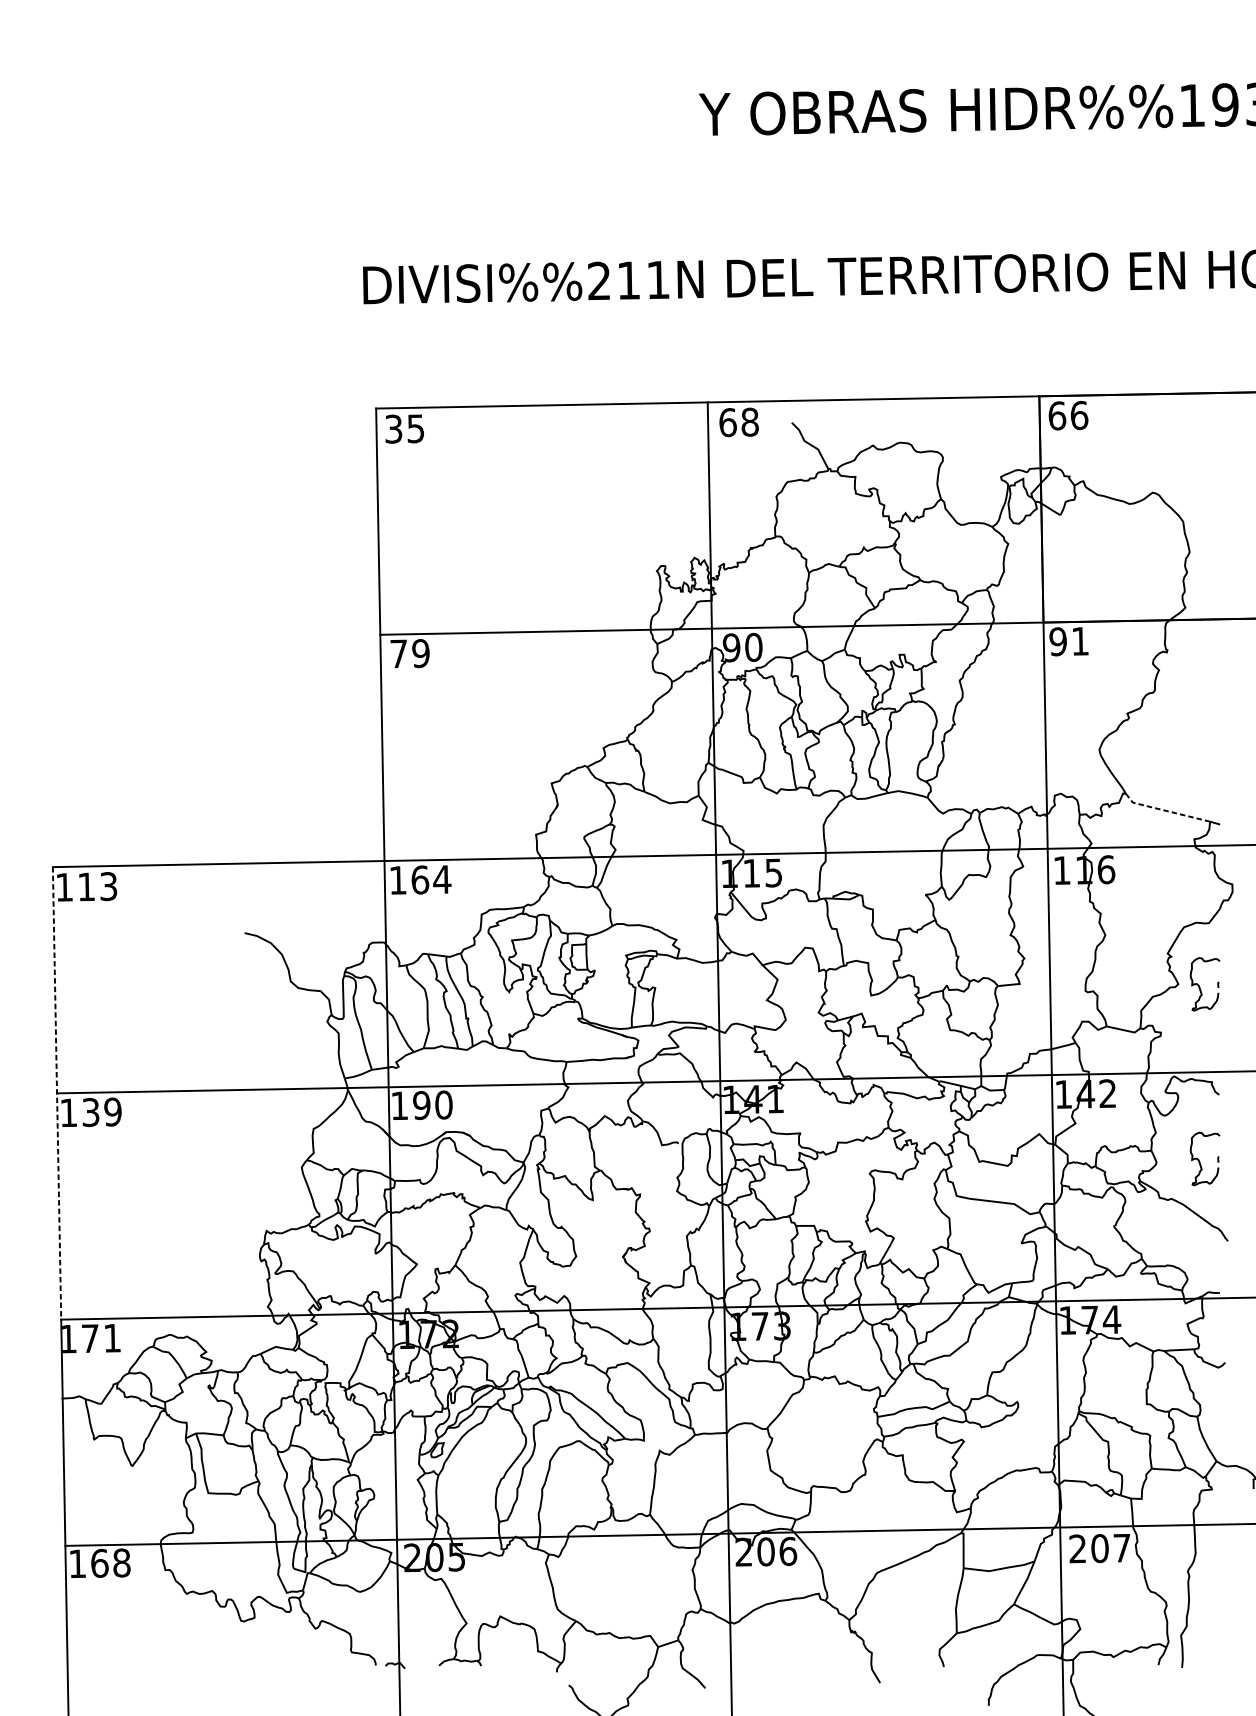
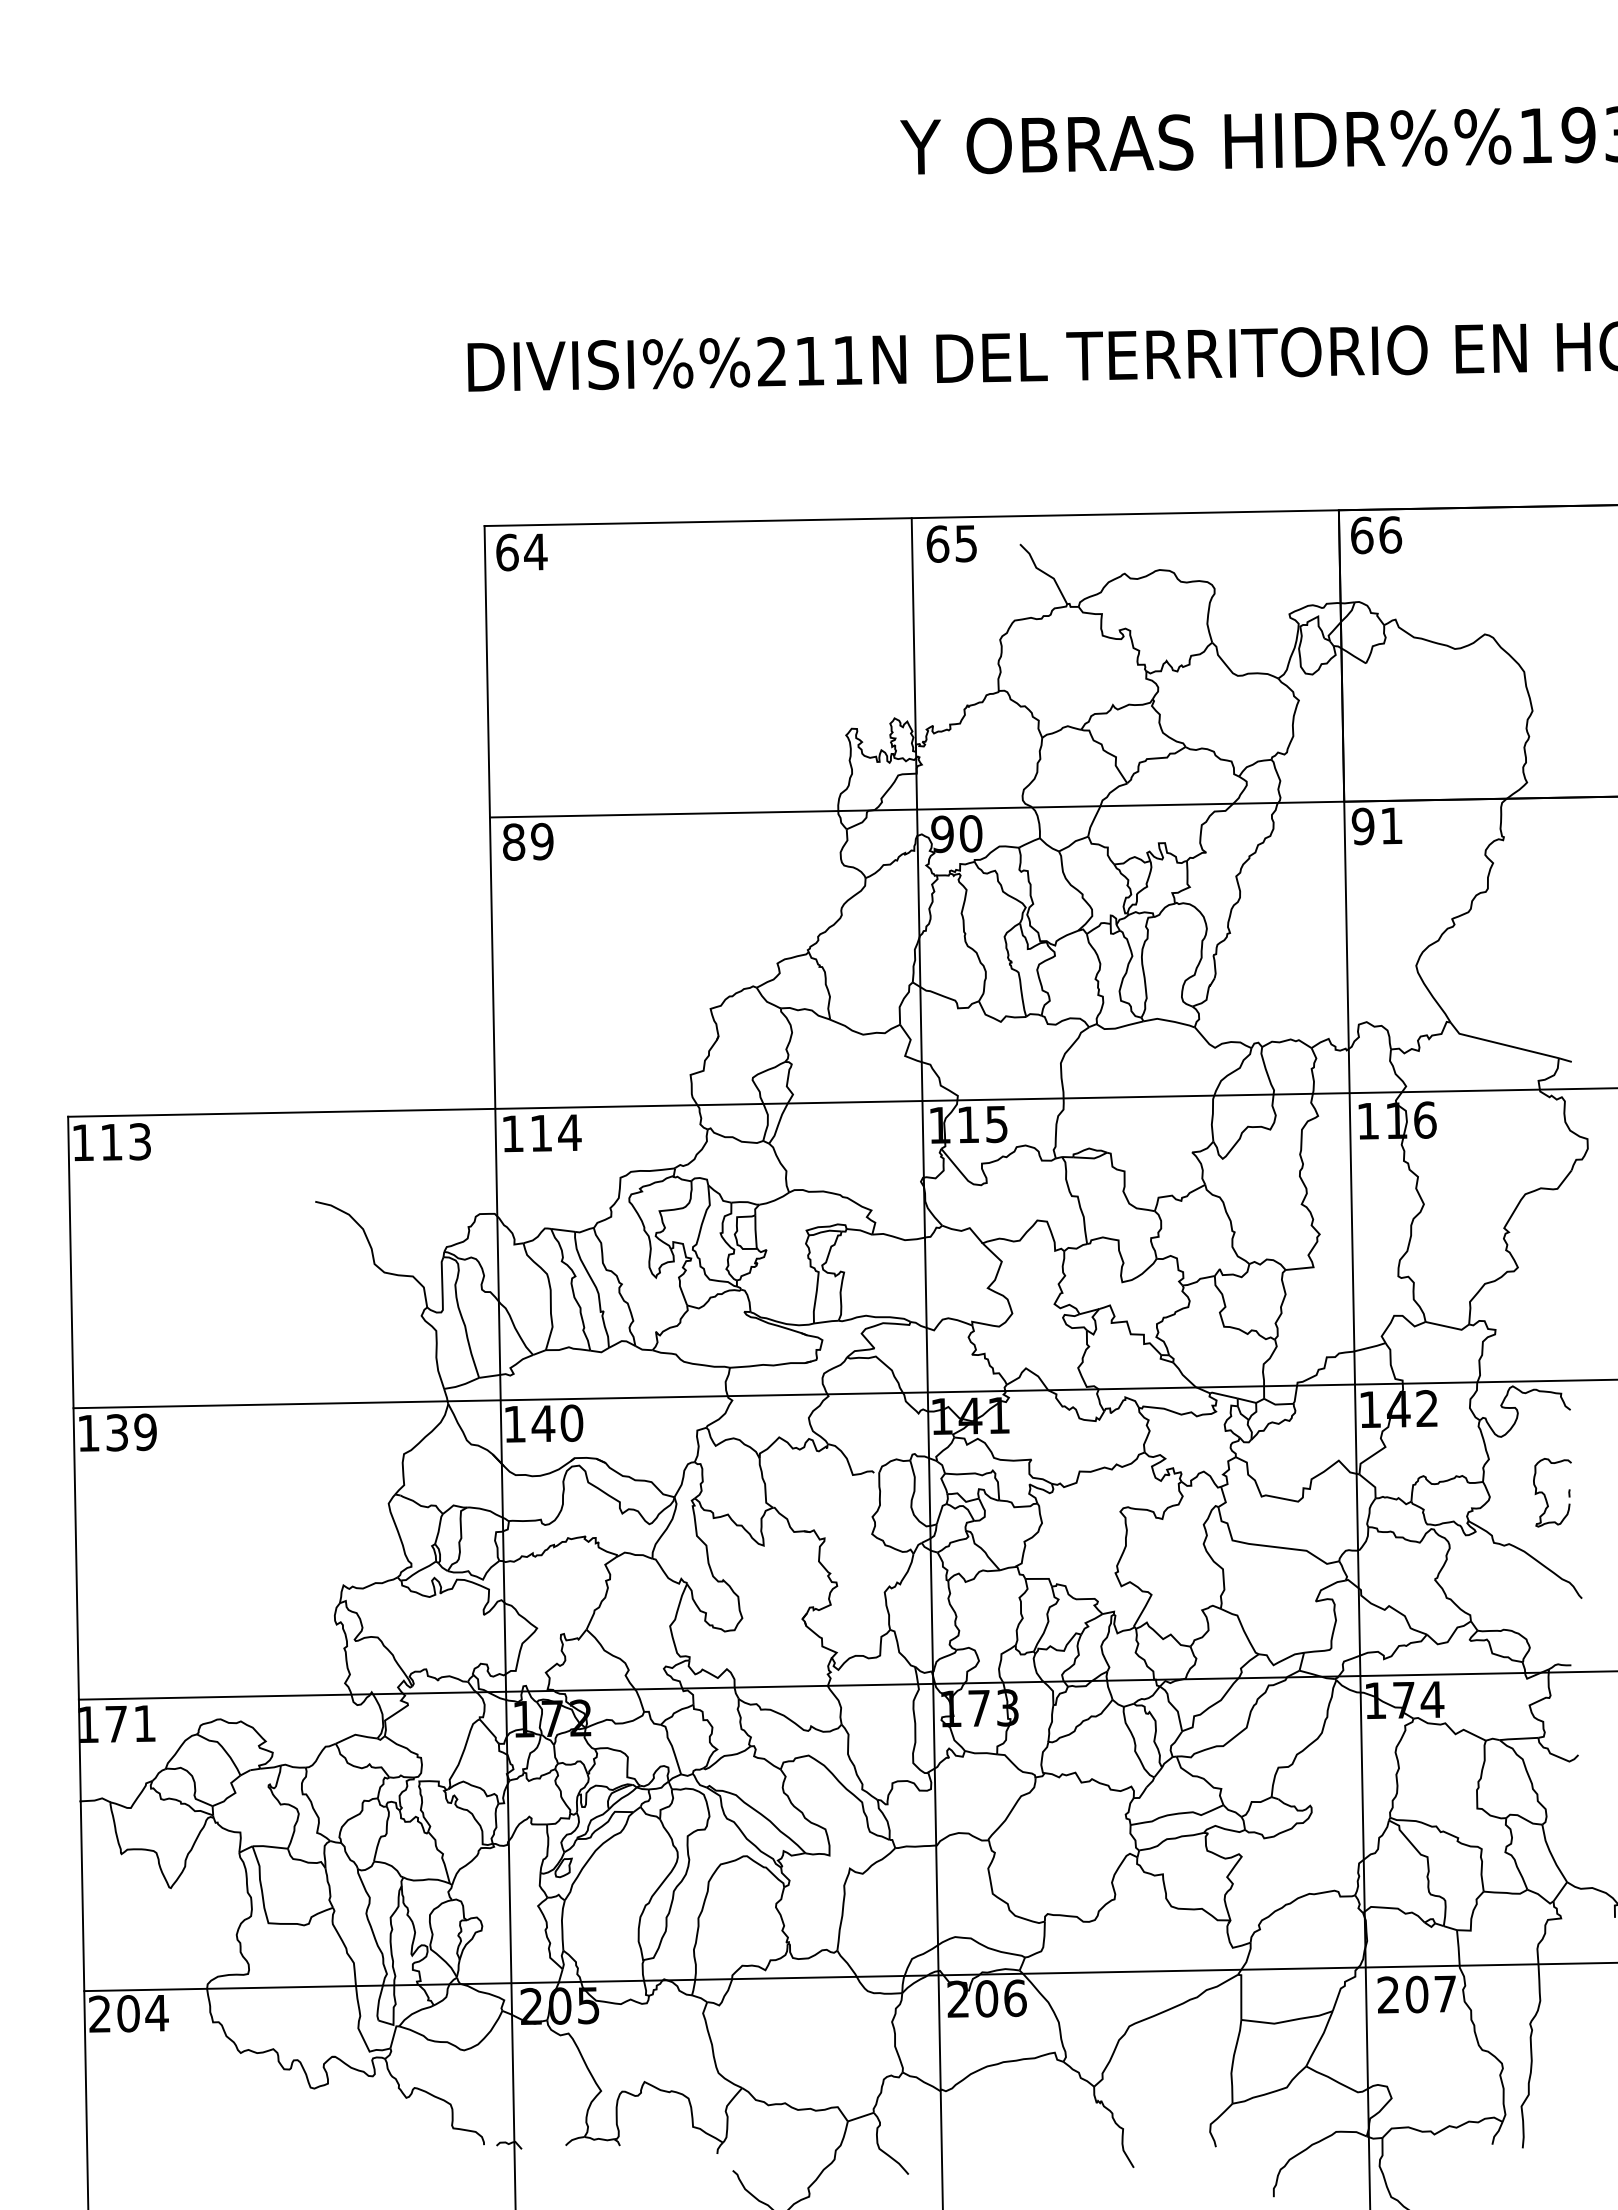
text: (750, 422) -> (966, 543), 68 -> 65
text: (404, 429) -> (521, 552), 35 -> 64
text: (399, 653) -> (514, 841), 79 -> 89
line: (1164, 810) -> (1500, 1043), dashed -> solid
text: (420, 880) -> (541, 1133), 164 -> 114
part: (1199, 985) -> (1545, 1269), removed
line: (57, 1093) -> (73, 1408), dashed -> solid
text: (421, 1105) -> (543, 1423), 190 -> 140
text: (99, 1563) -> (128, 2013), 168 -> 204

